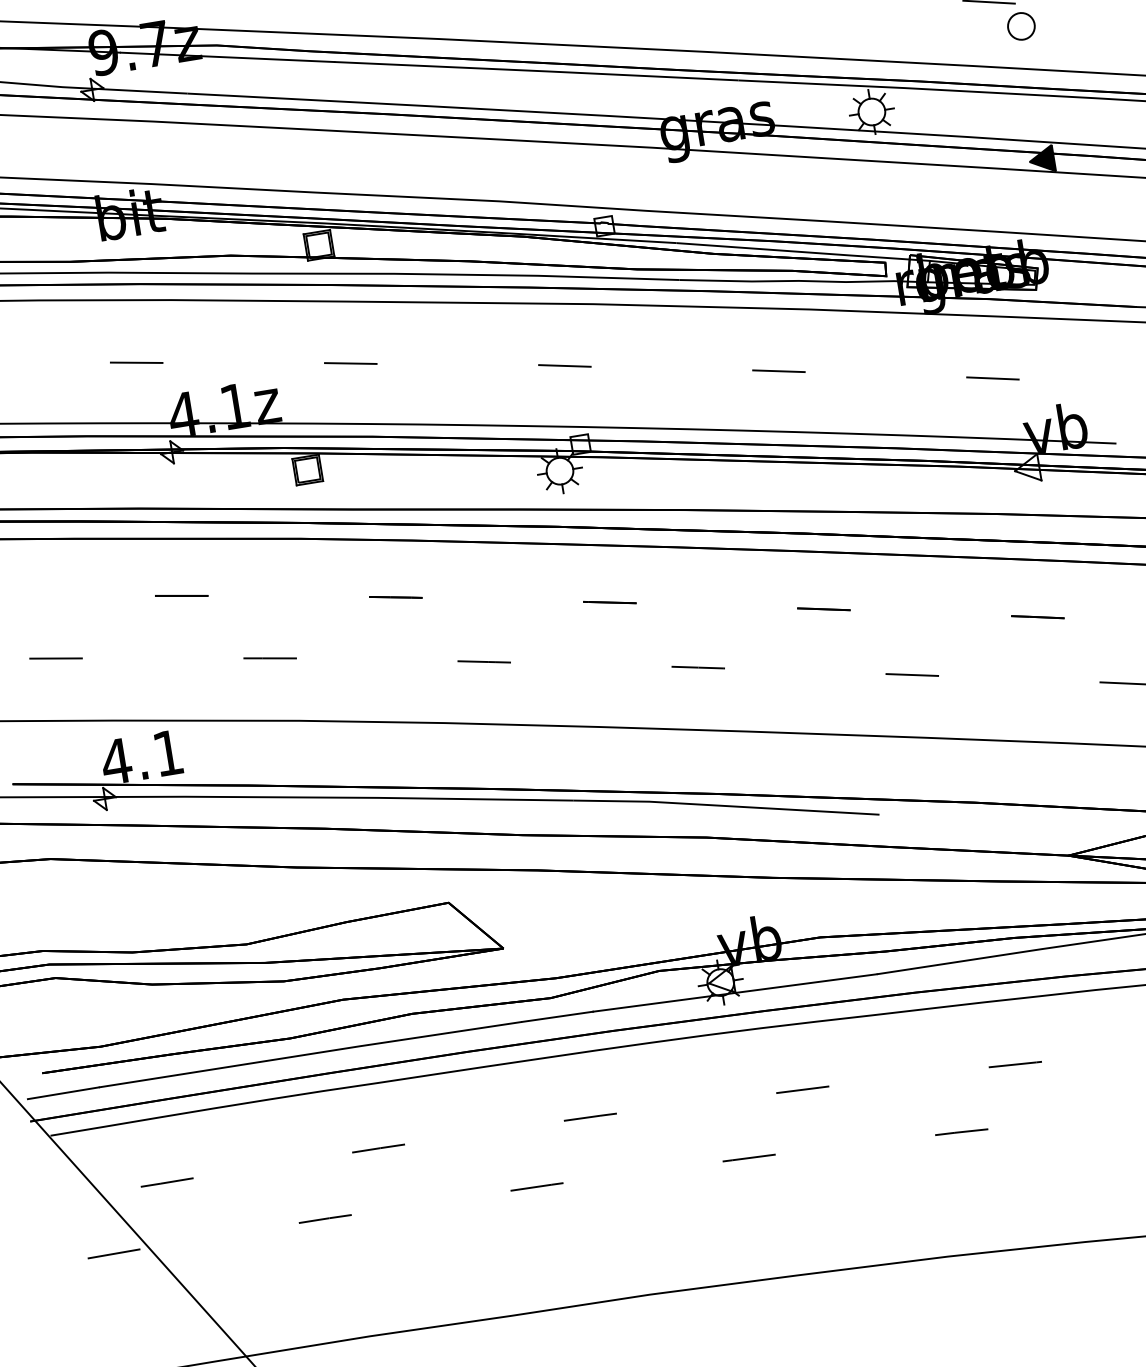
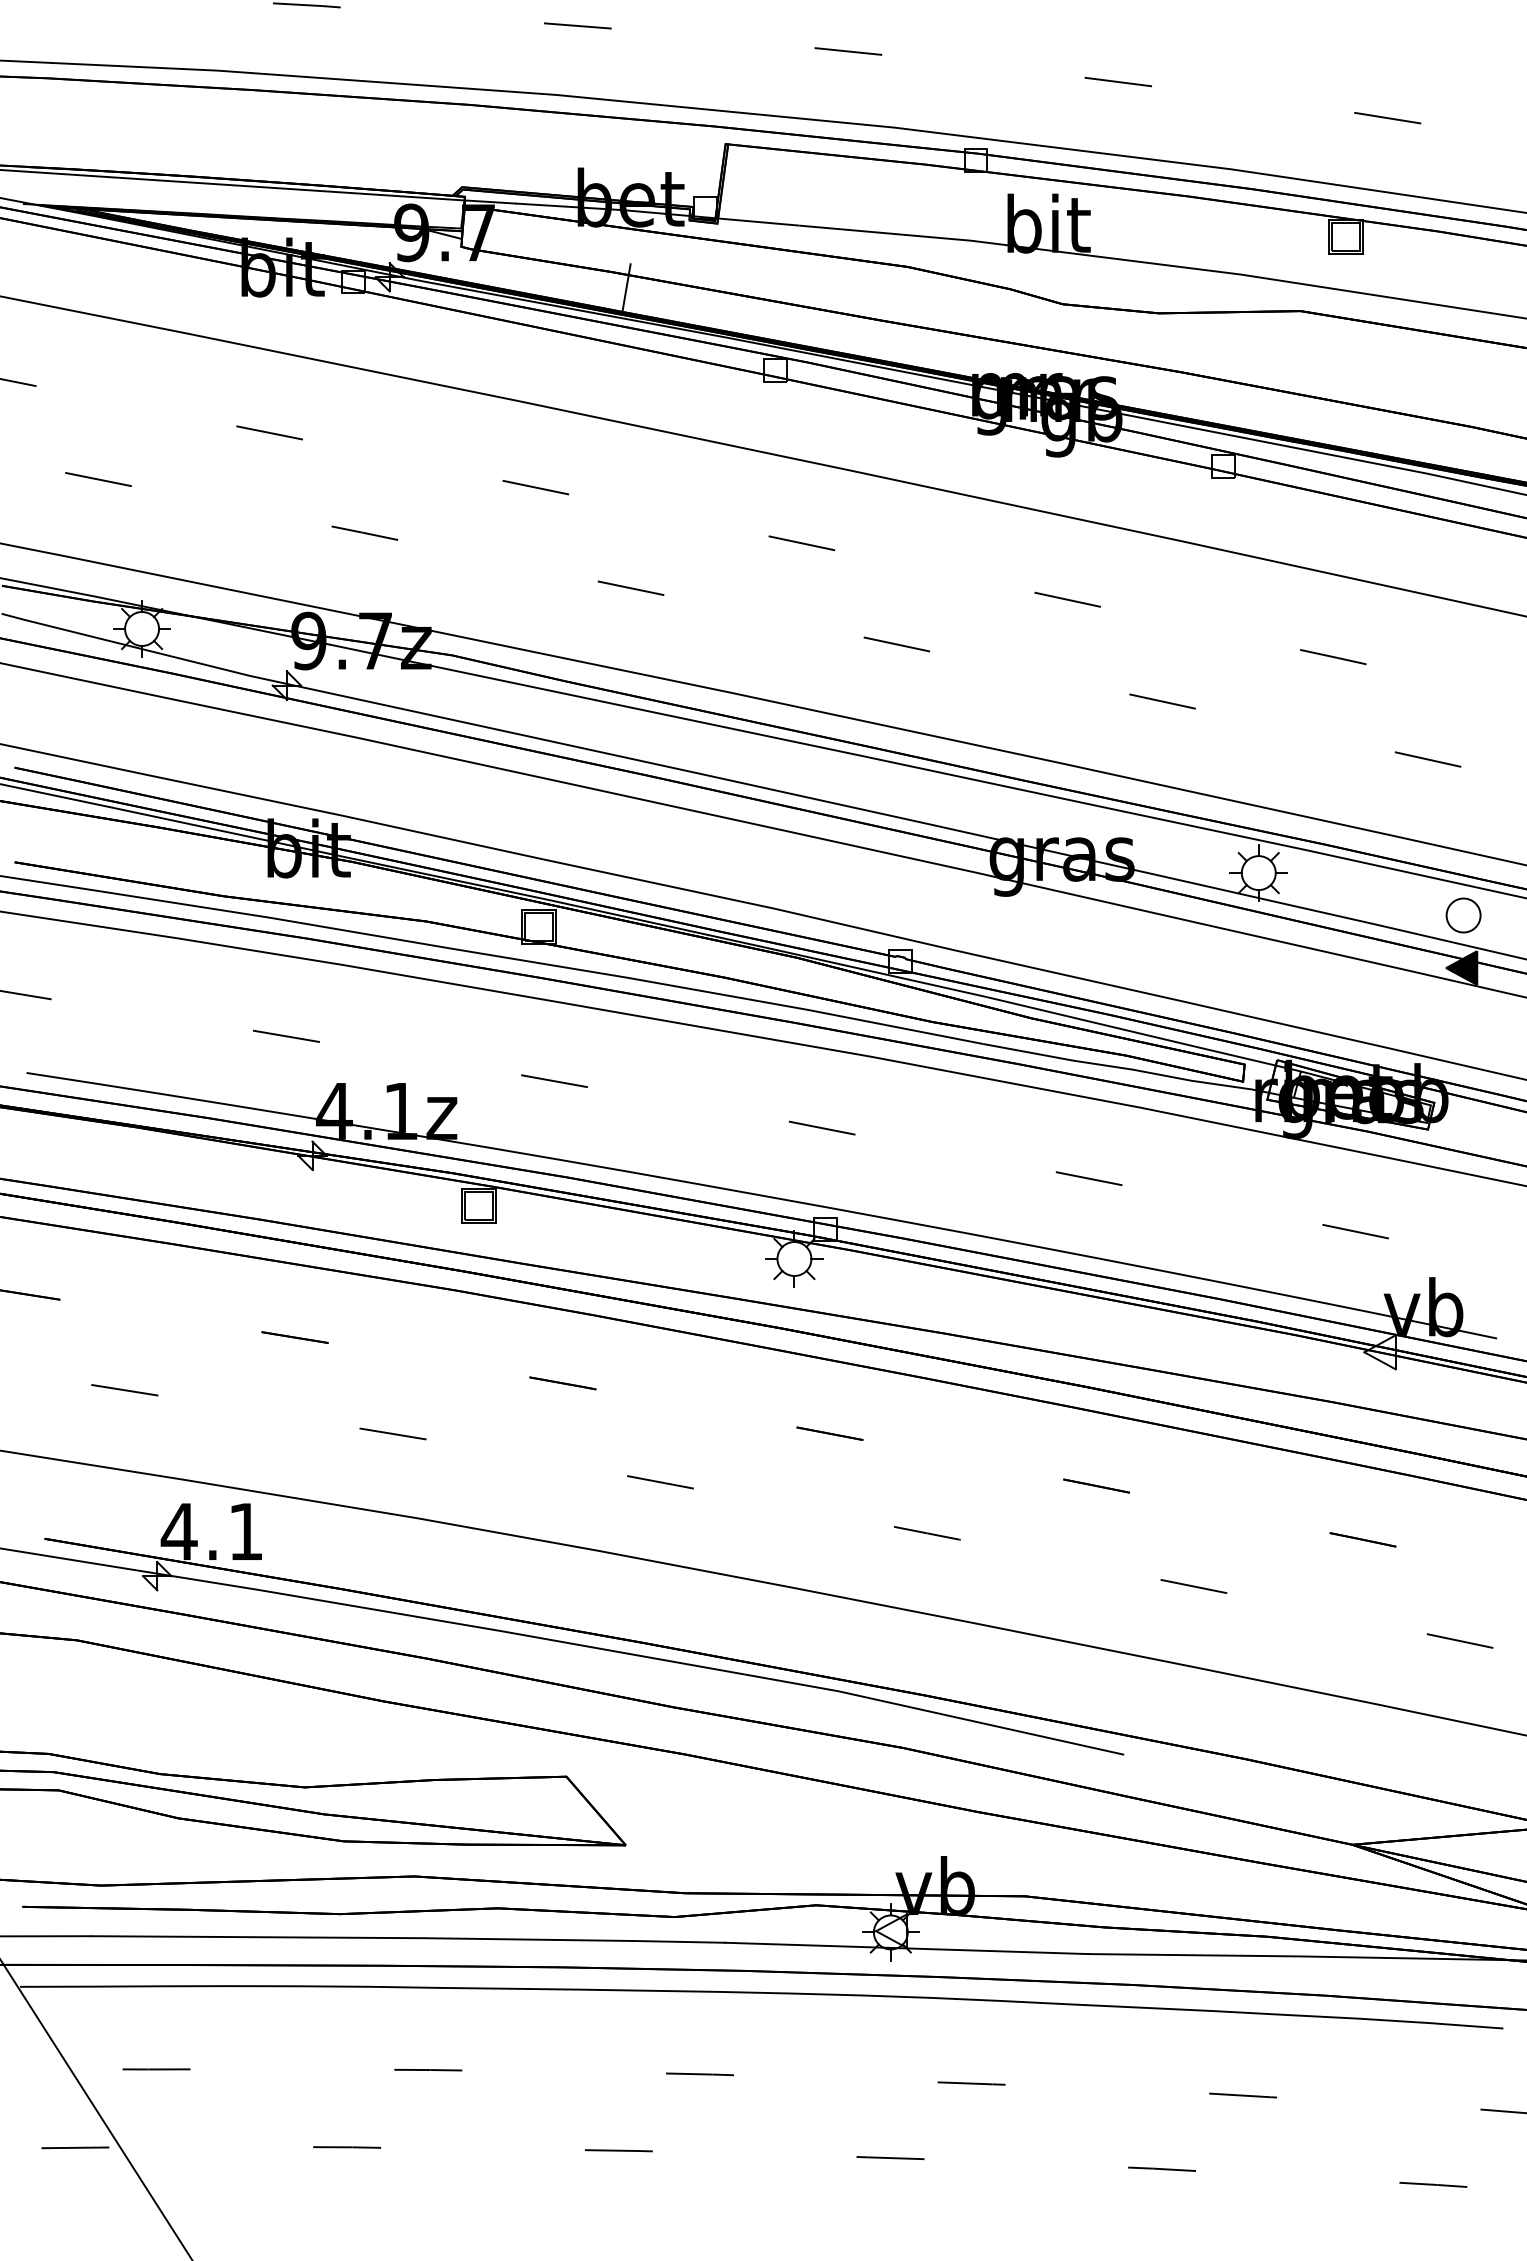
part: (1021, 26) -> (1463, 915), moved

